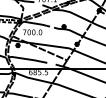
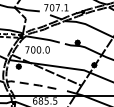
line: (27, 59) -> (30, 84), solid -> dashed

